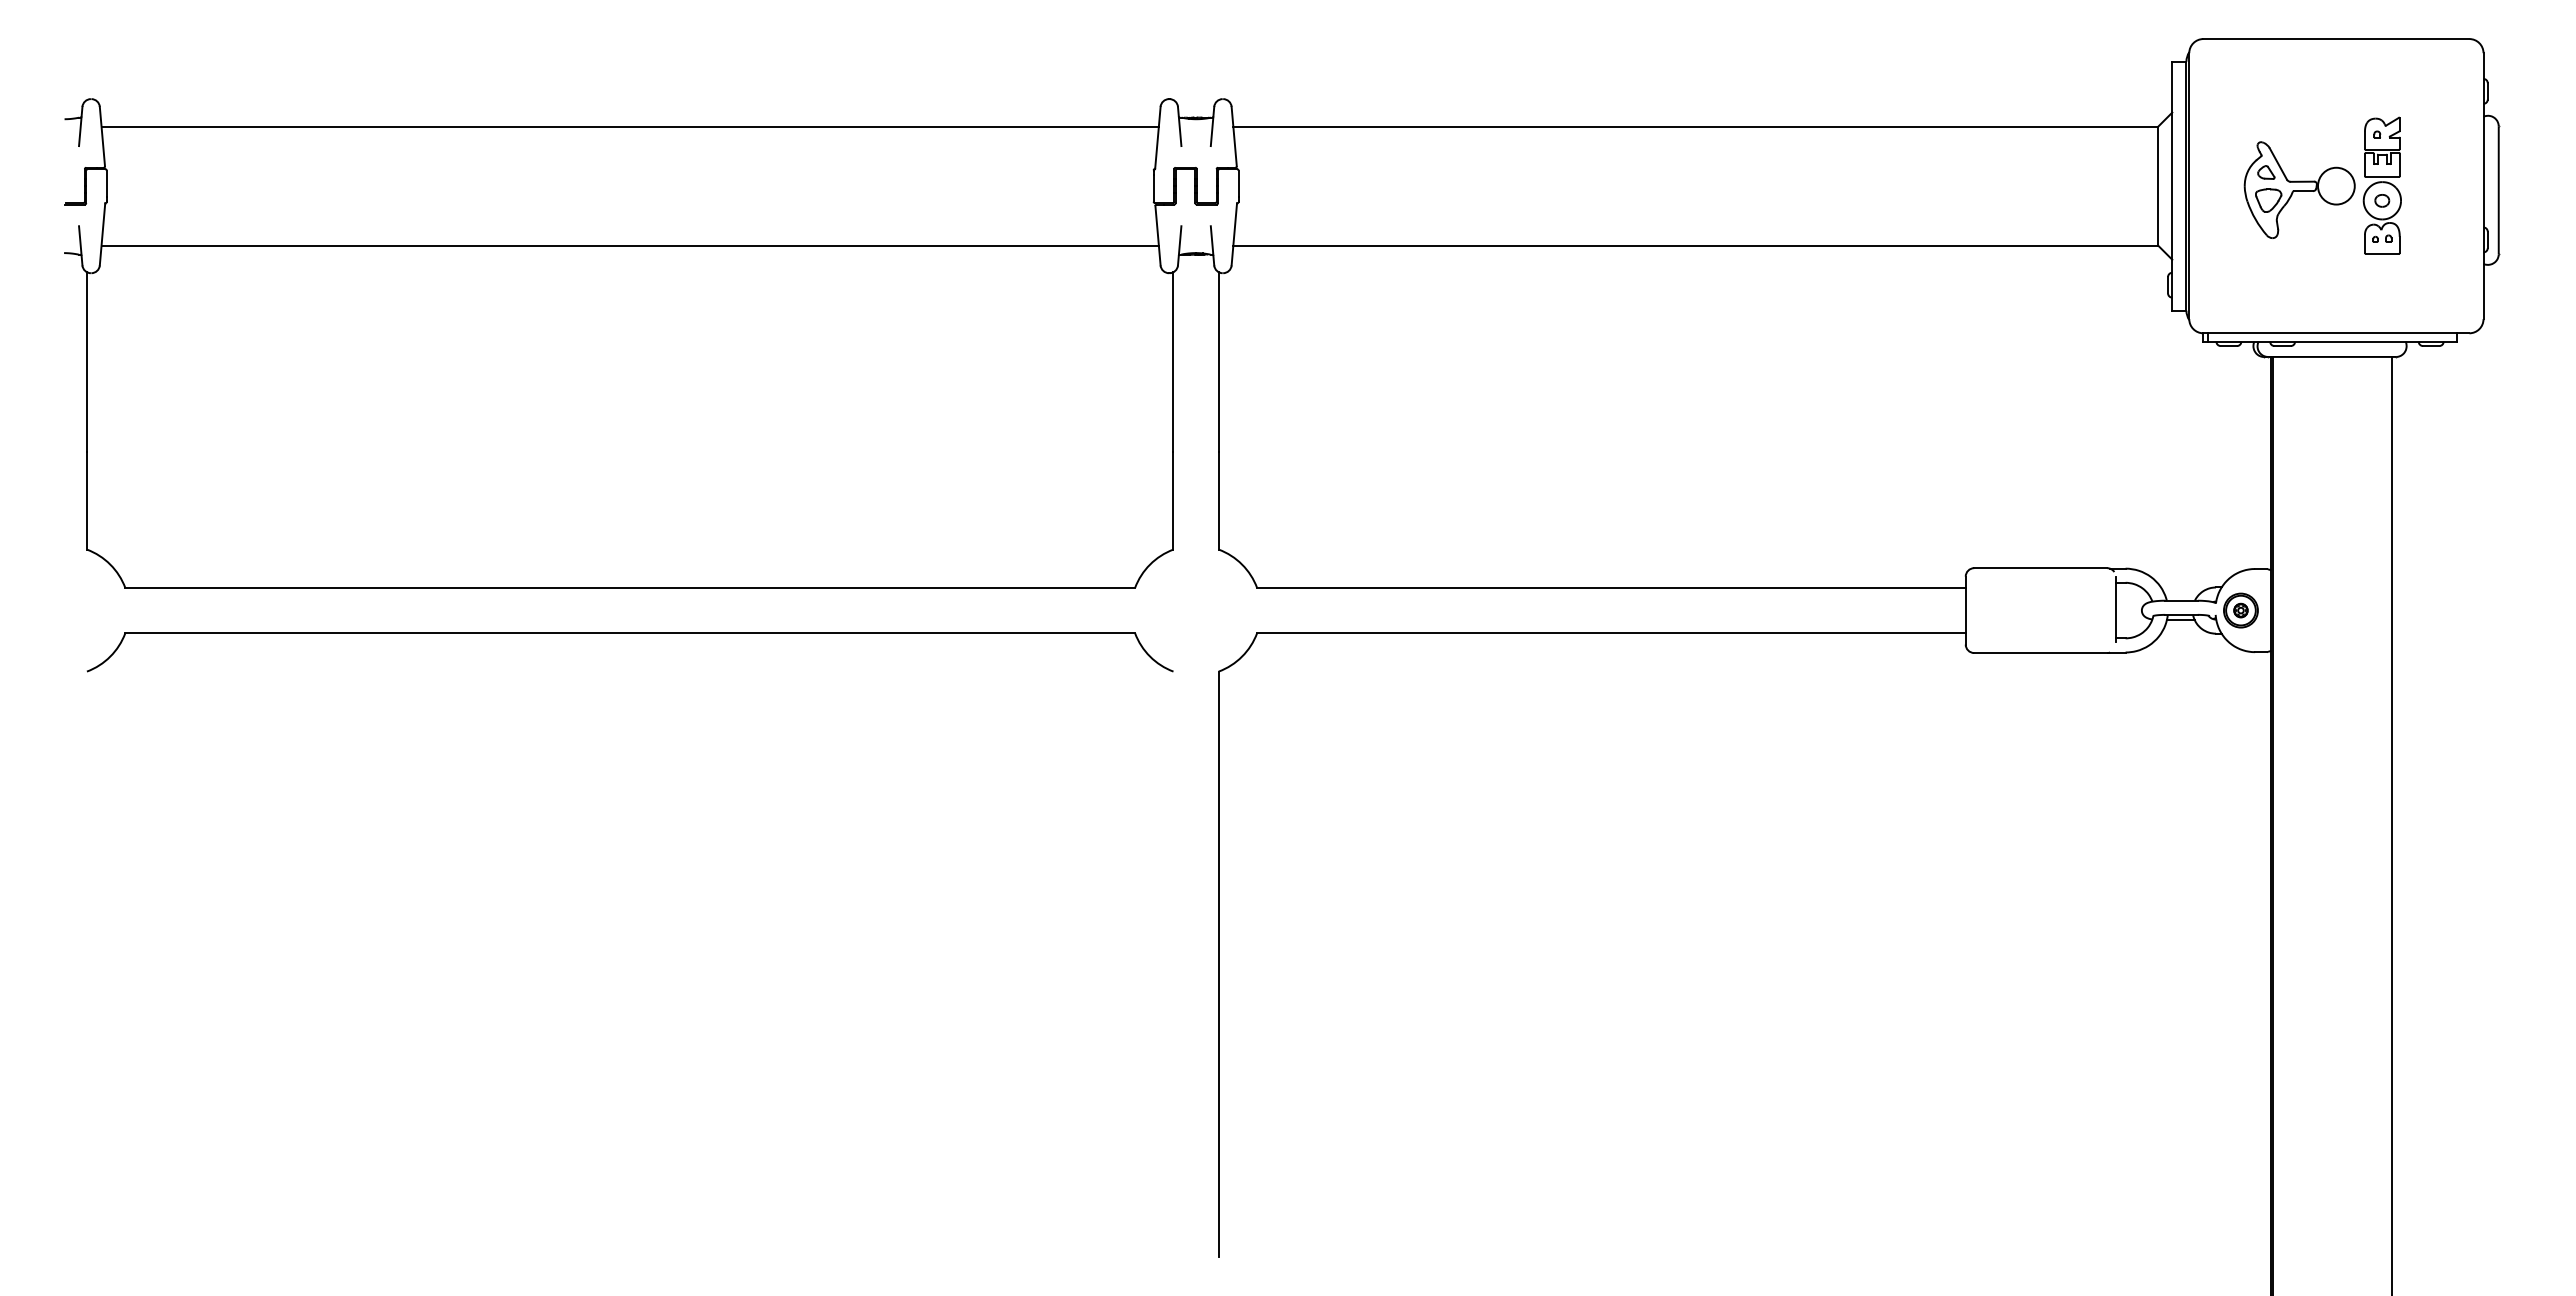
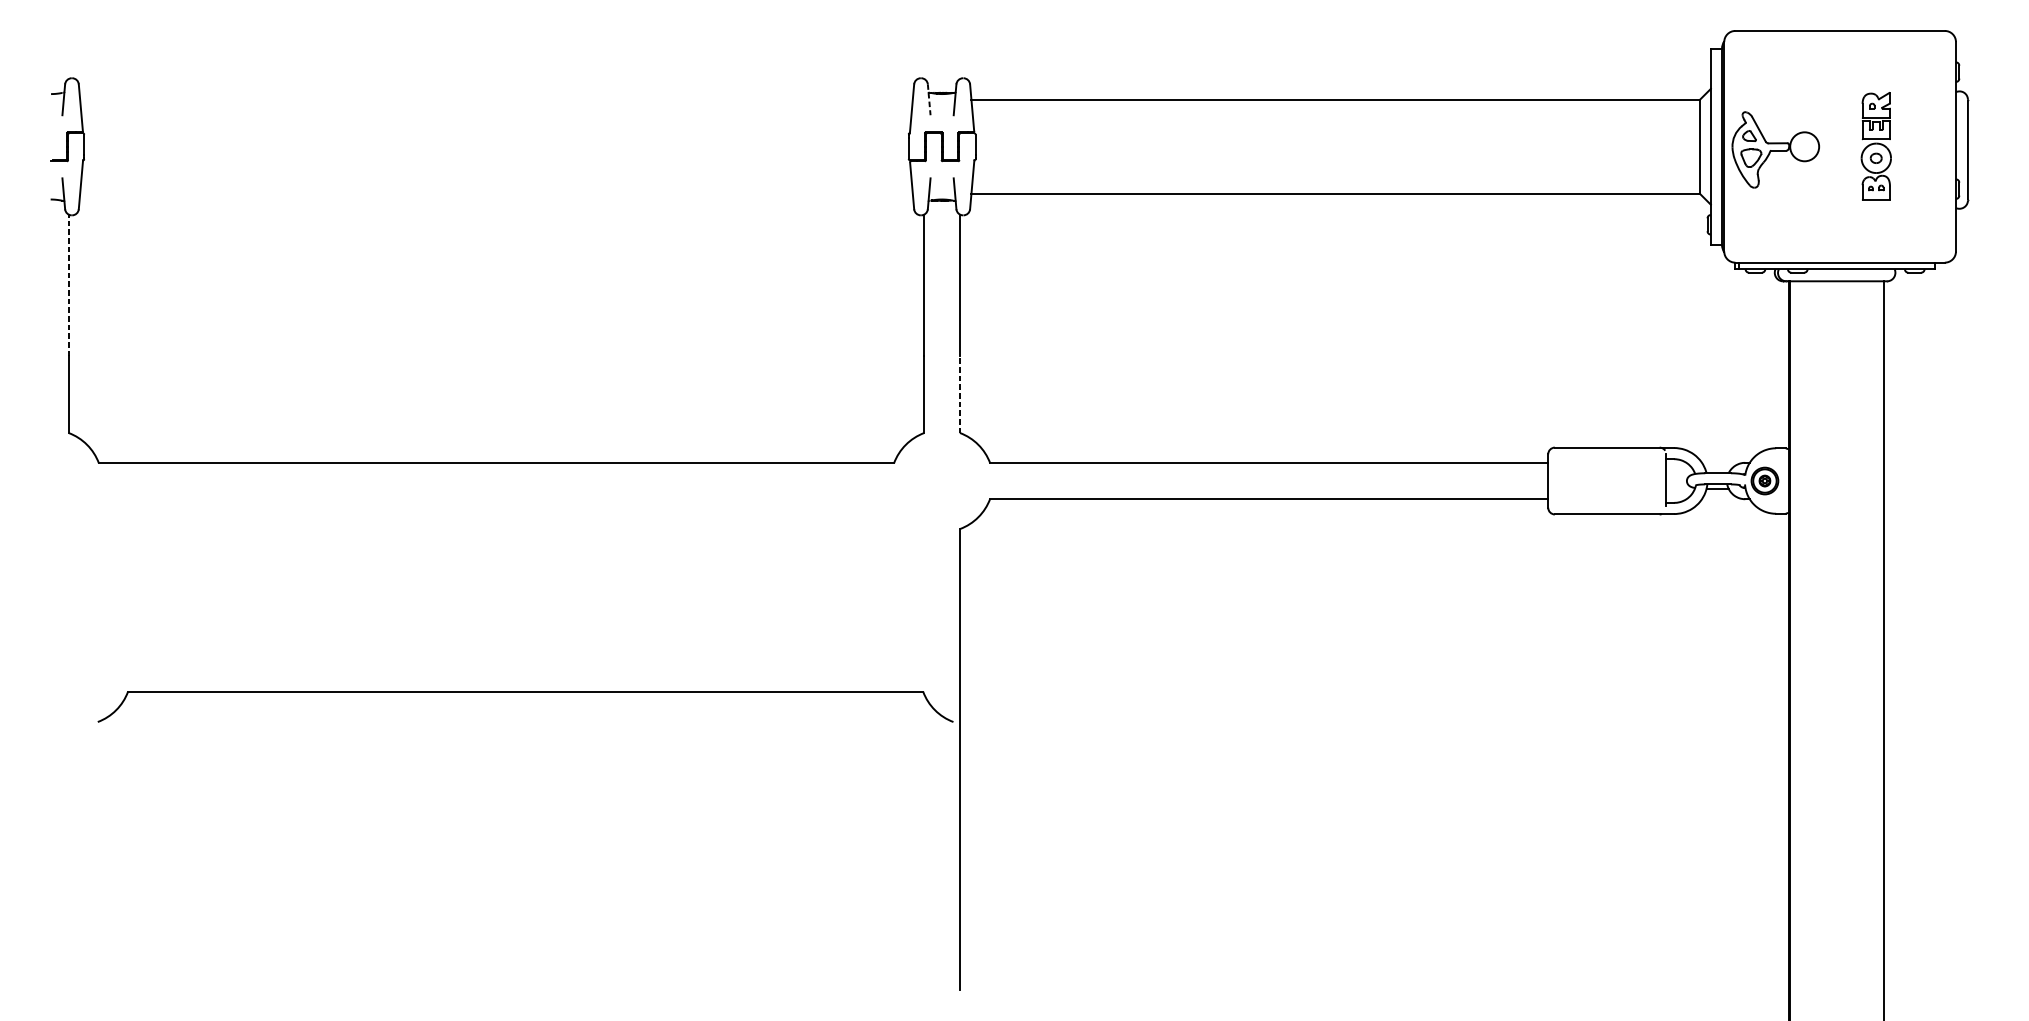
line: (629, 126) -> (495, 99), removed
line: (1179, 126) -> (929, 99), solid -> dashed
part: (2299, 189) -> (1775, 149), moved
line: (629, 245) -> (495, 193), removed
line: (86, 362) -> (68, 285), solid -> dashed
line: (1218, 500) -> (959, 394), solid -> dashed
part: (629, 633) -> (525, 692), moved

